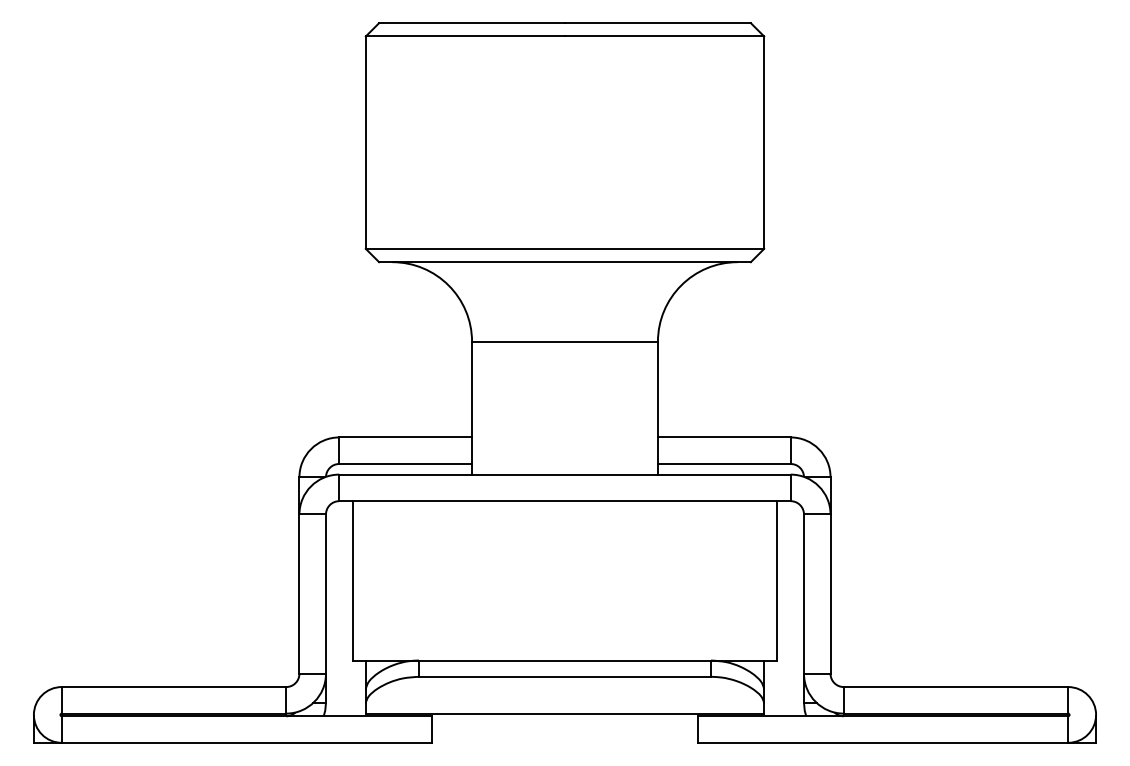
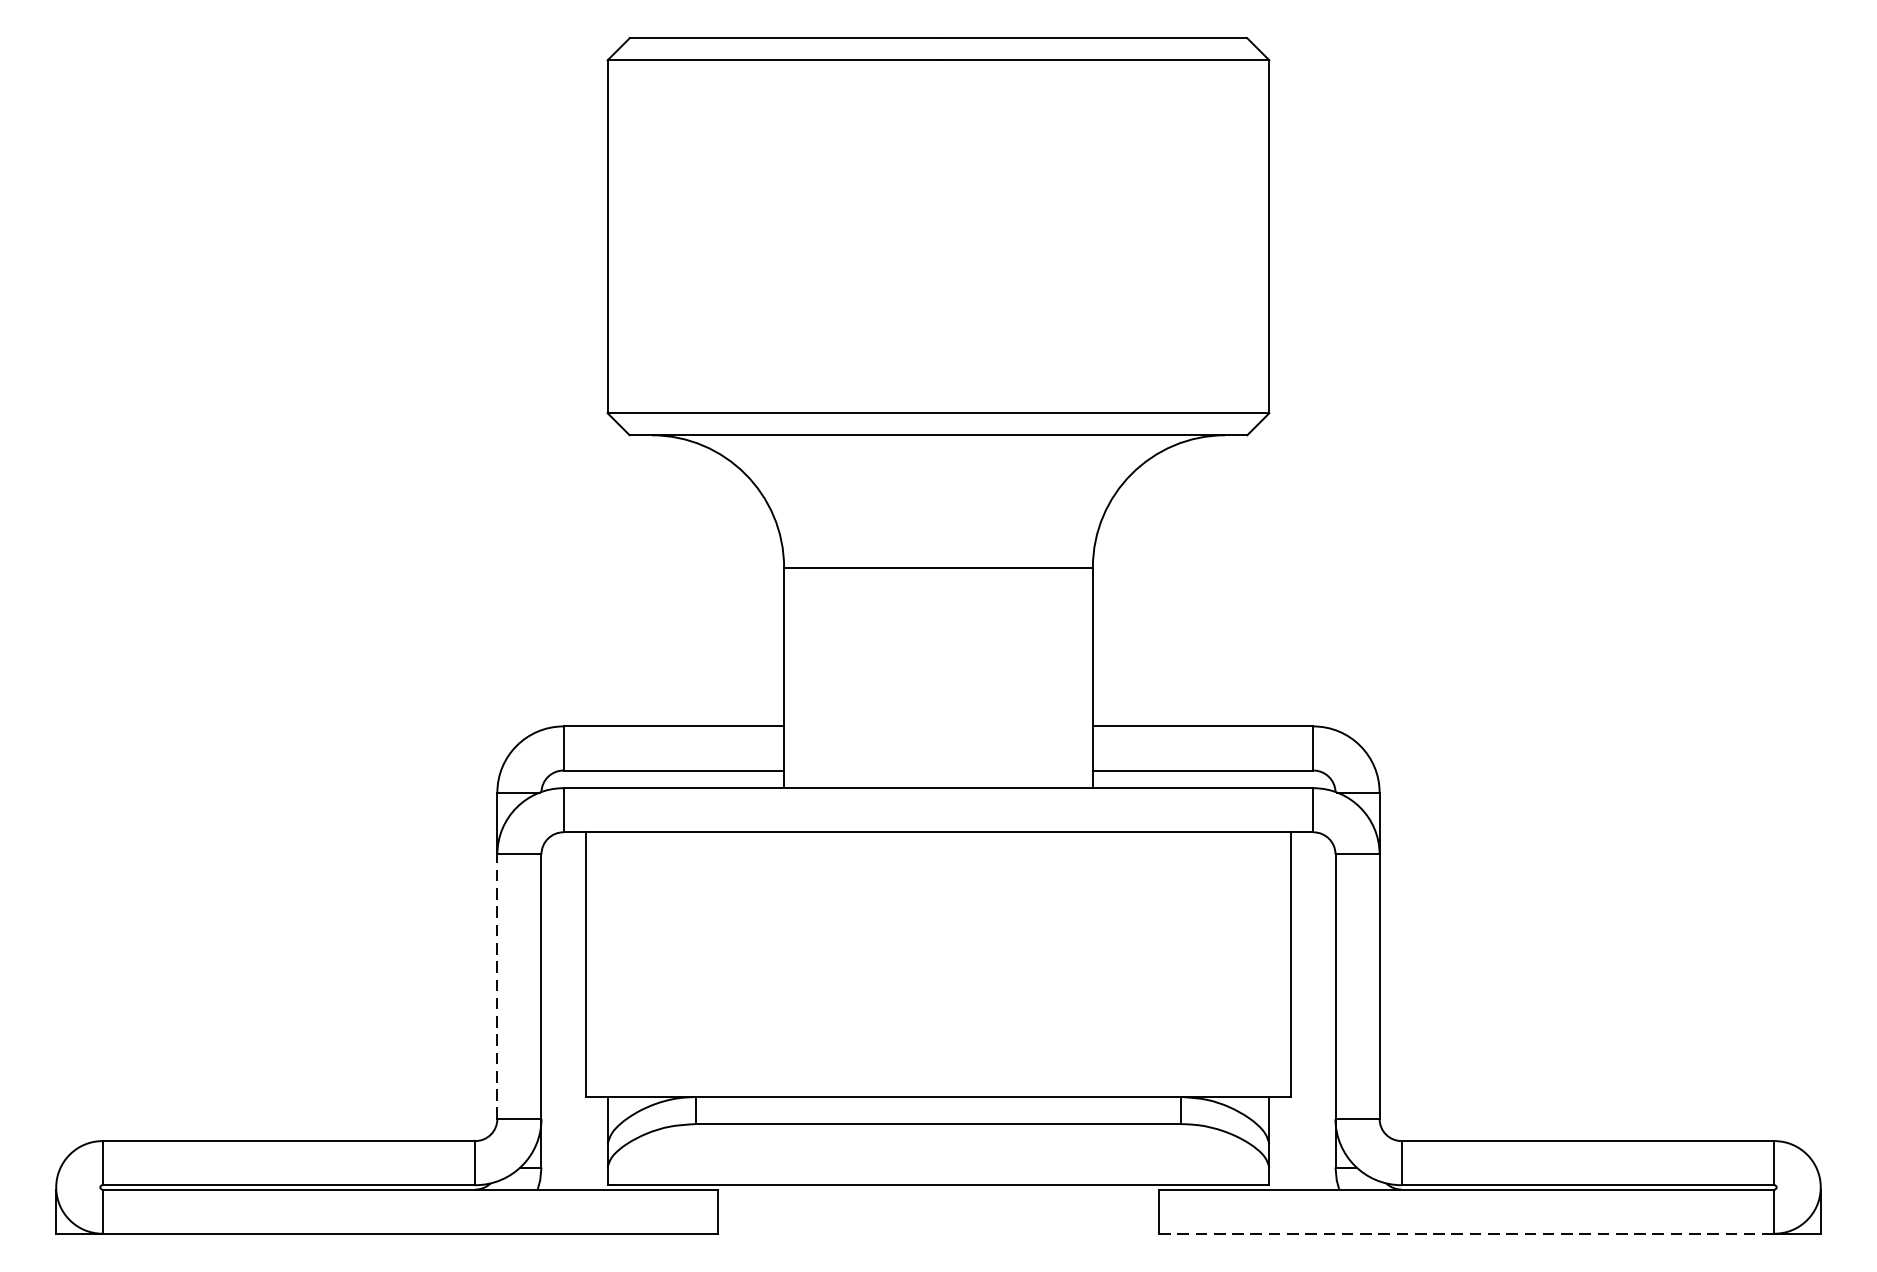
line: (299, 594) -> (497, 987), solid -> dashed
line: (883, 742) -> (1467, 1233), solid -> dashed

